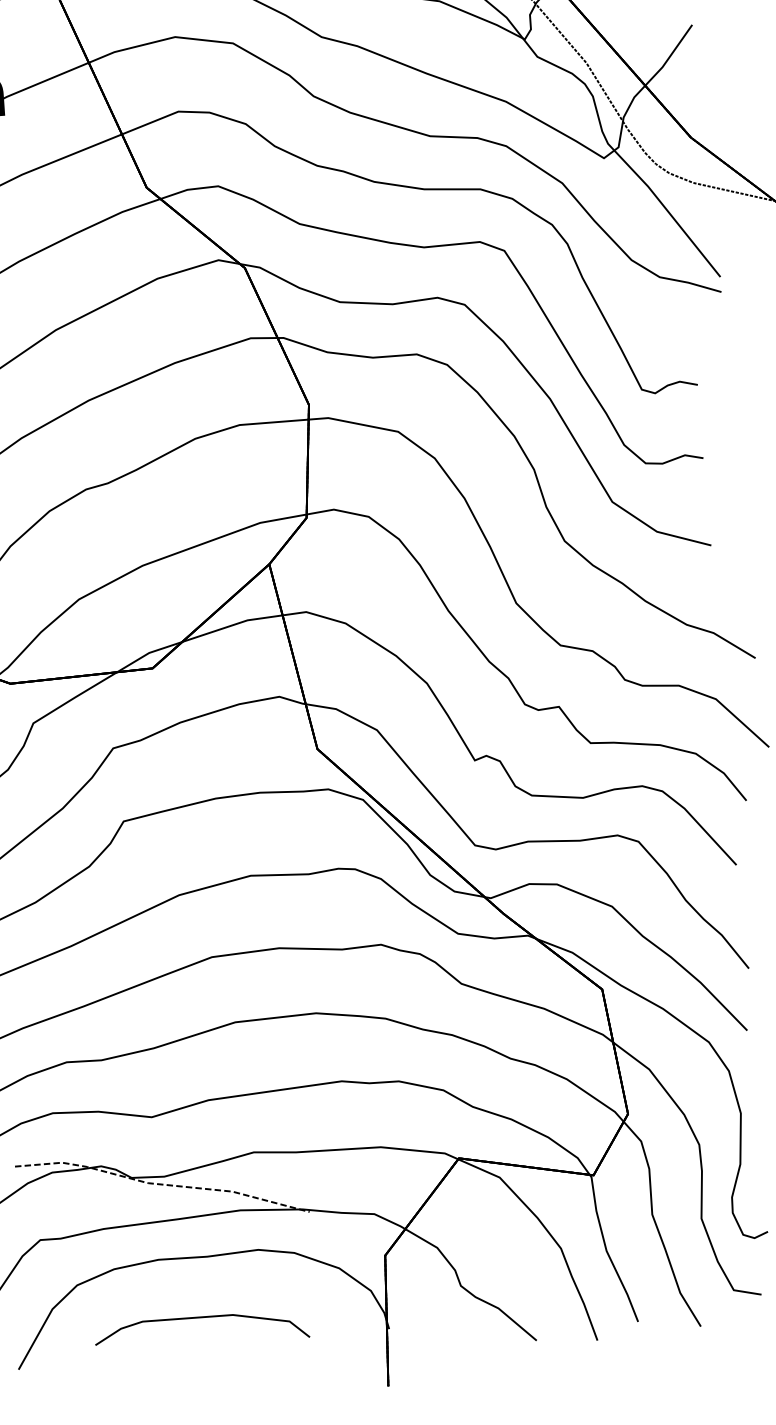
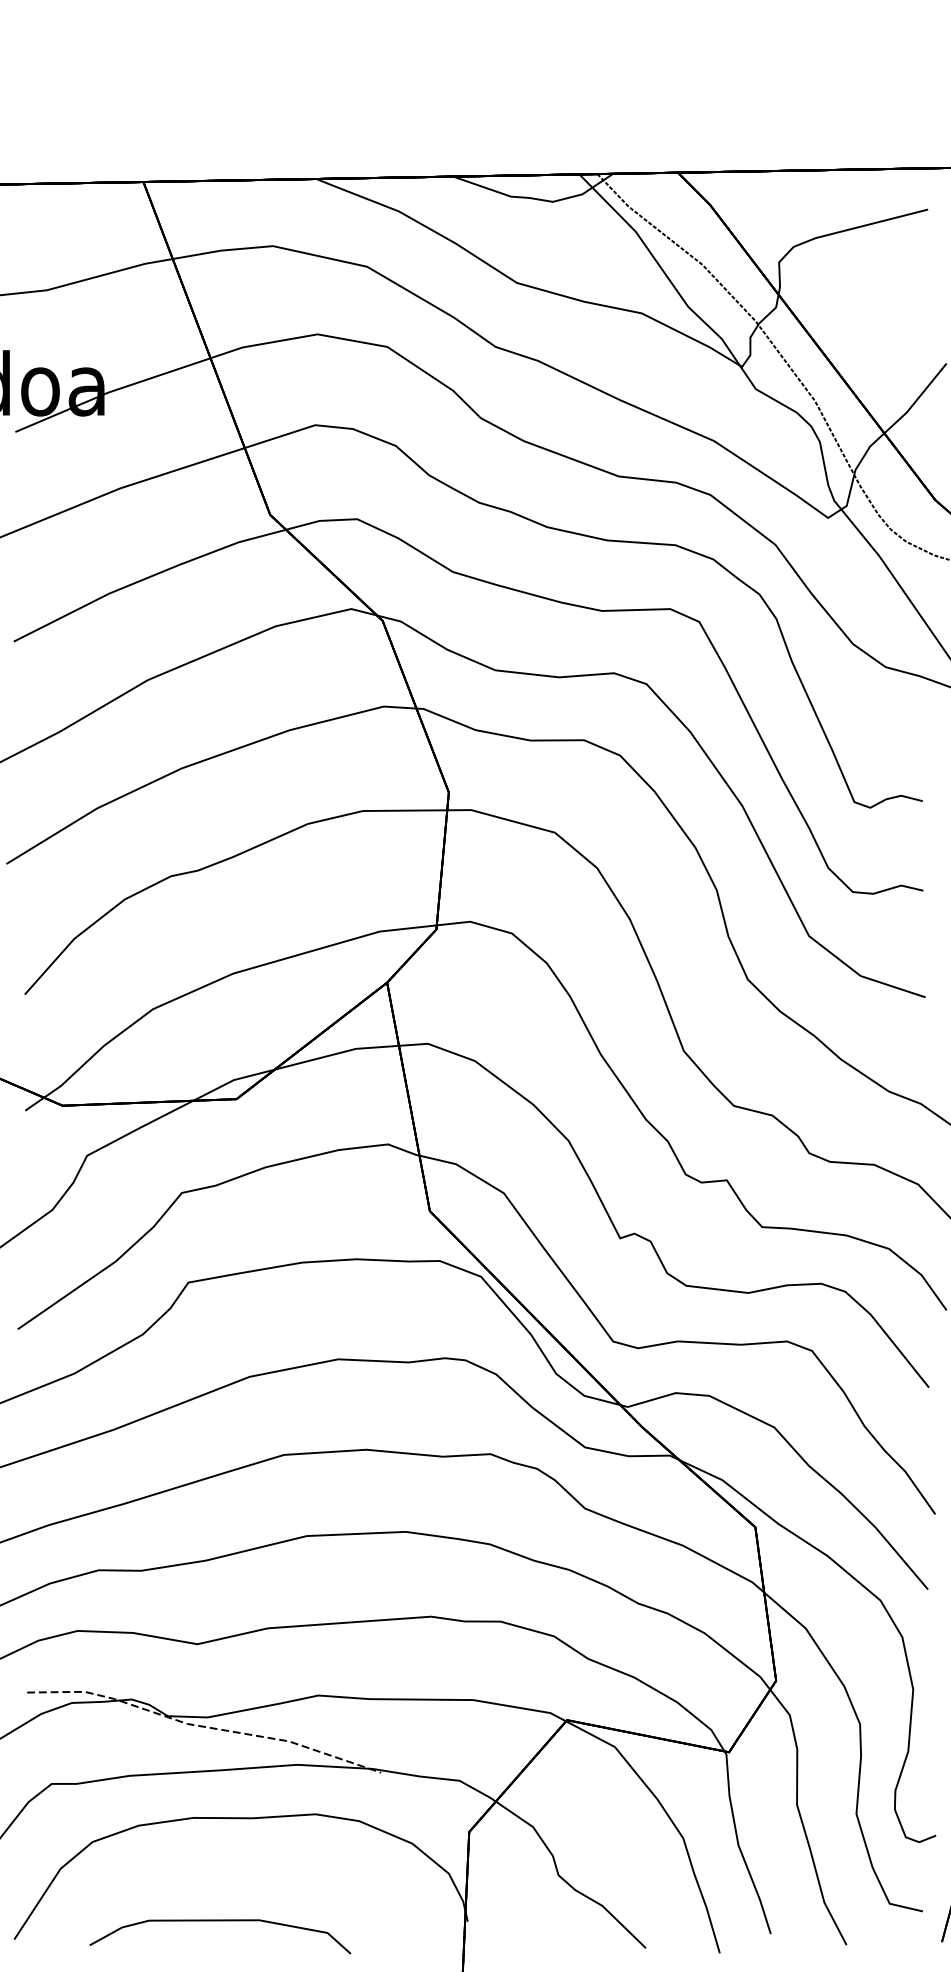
part: (201, 1318) -> (220, 1921), moved

